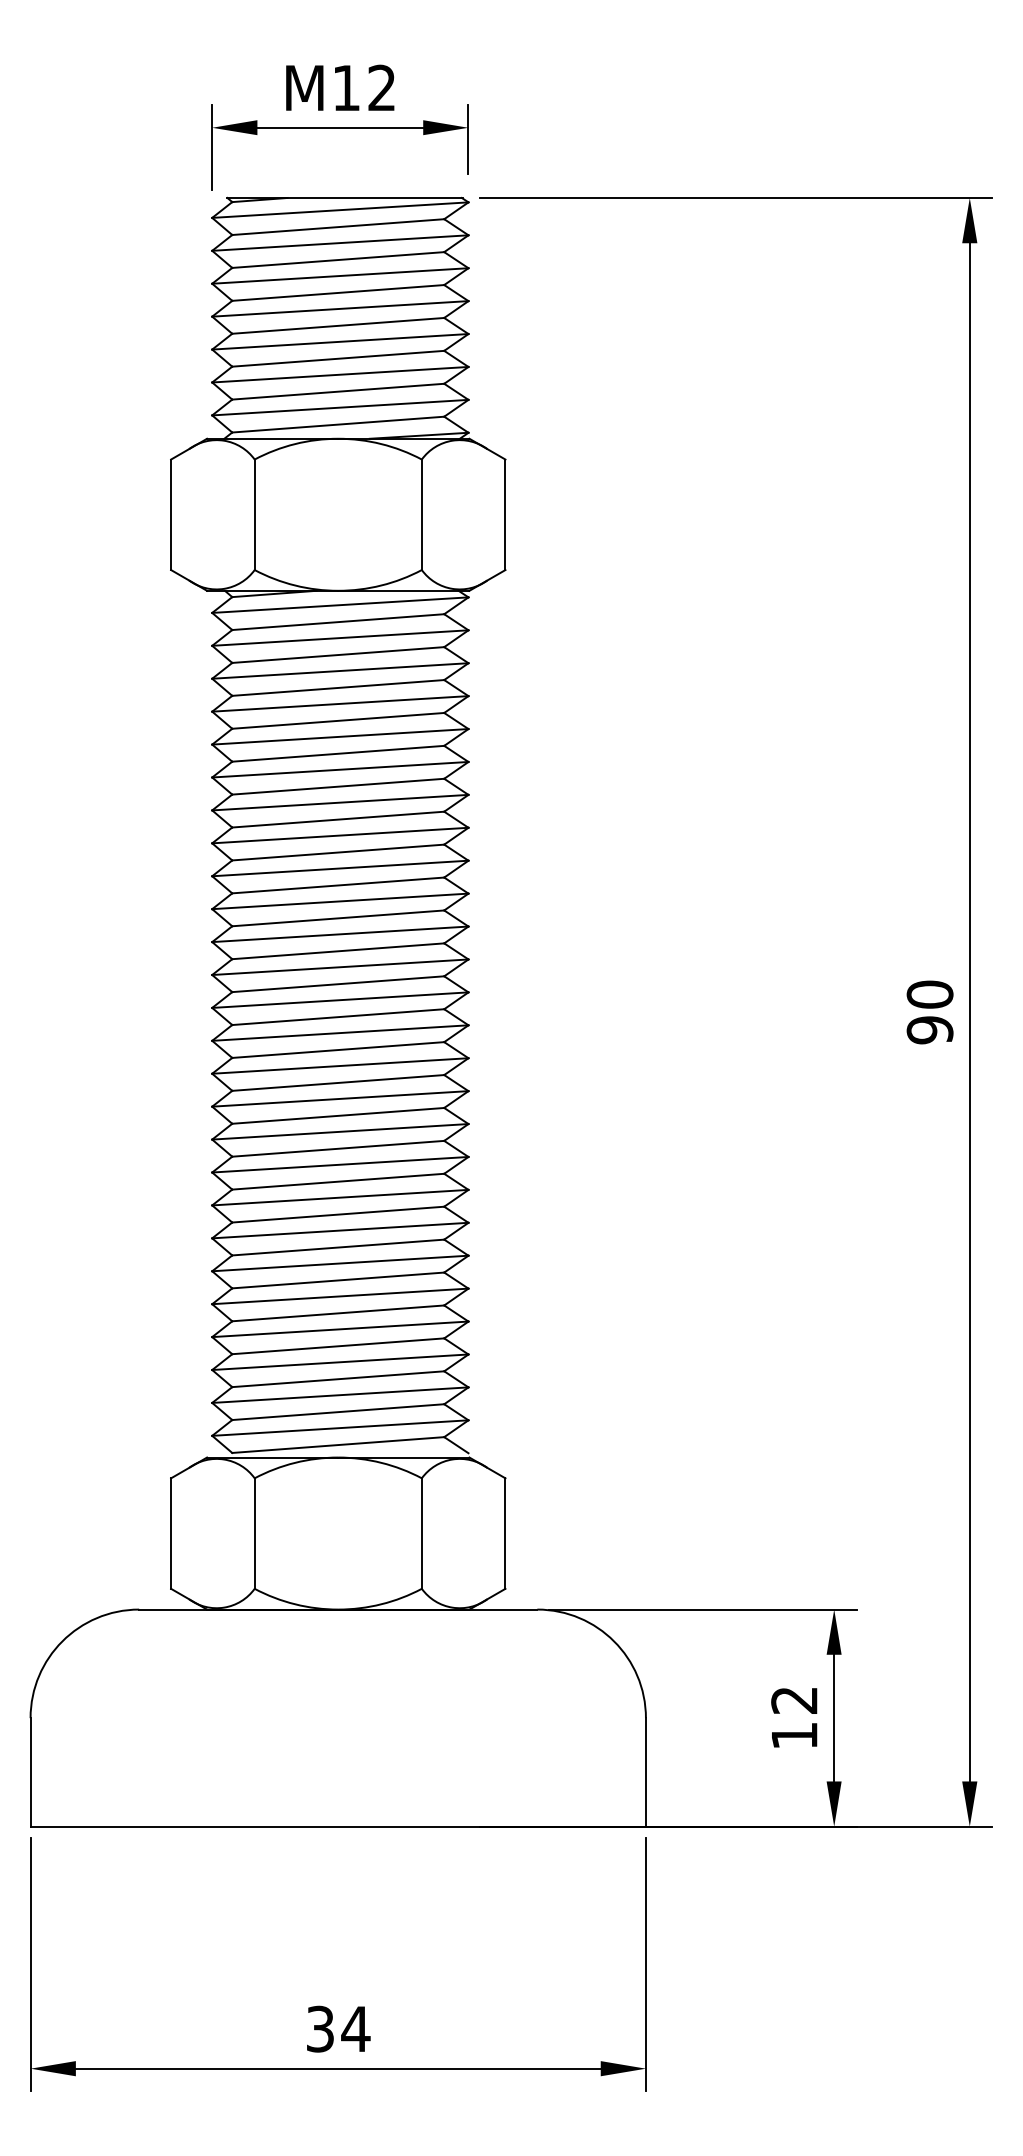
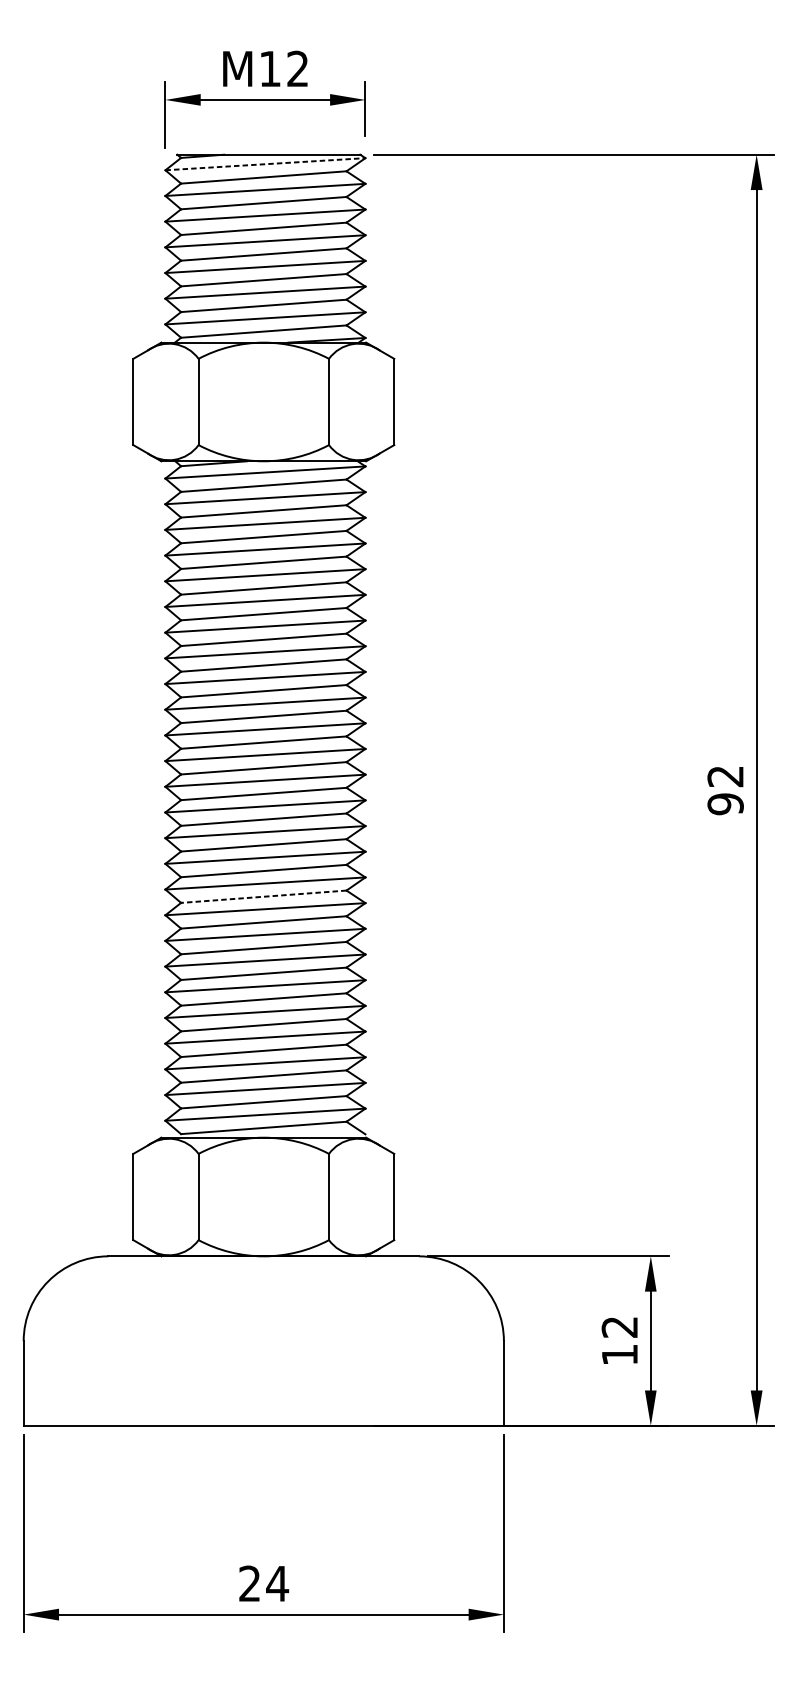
line: (340, 210) -> (265, 164), solid -> dashed
text: (929, 994) -> (725, 776), 90 -> 92
line: (337, 1148) -> (263, 896), solid -> dashed
text: (319, 2029) -> (249, 1584), 34 -> 24

